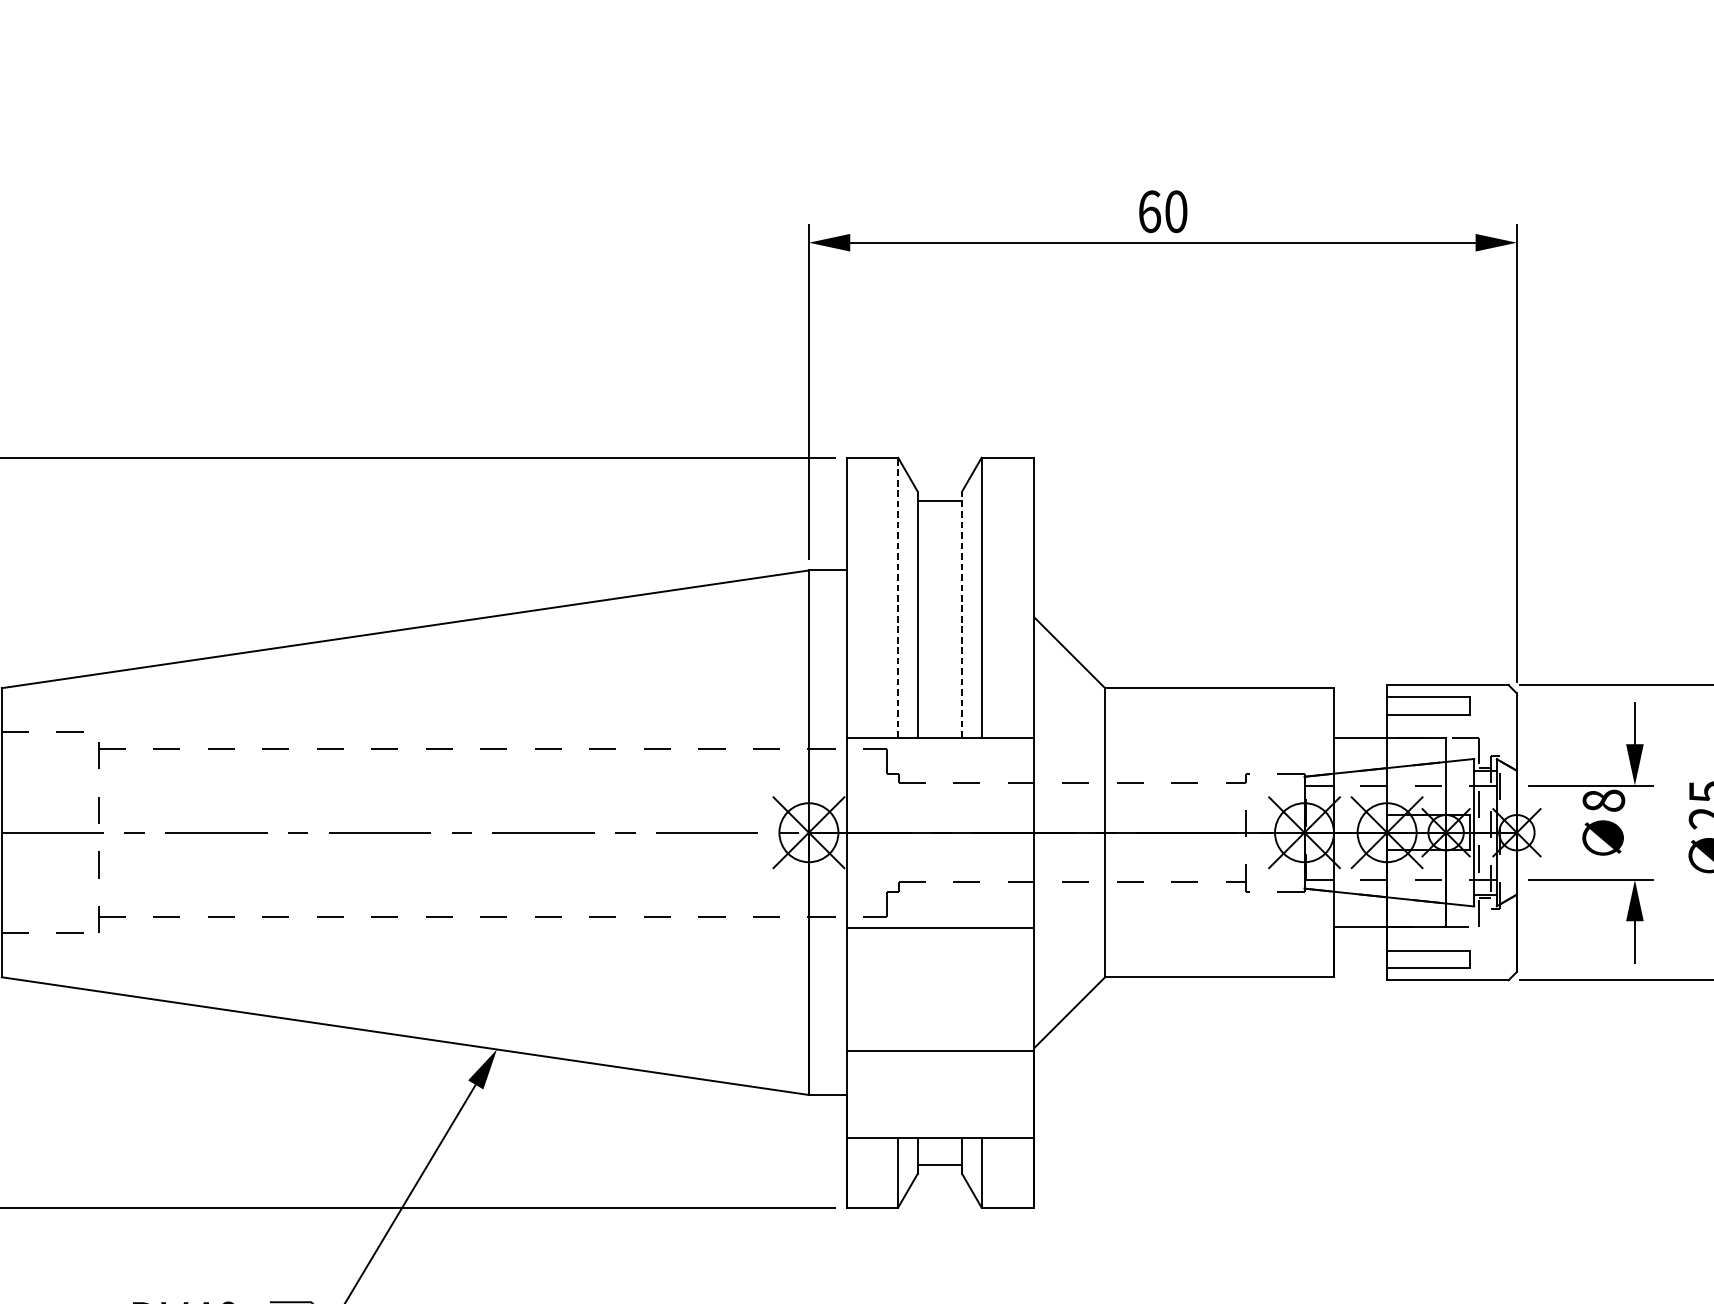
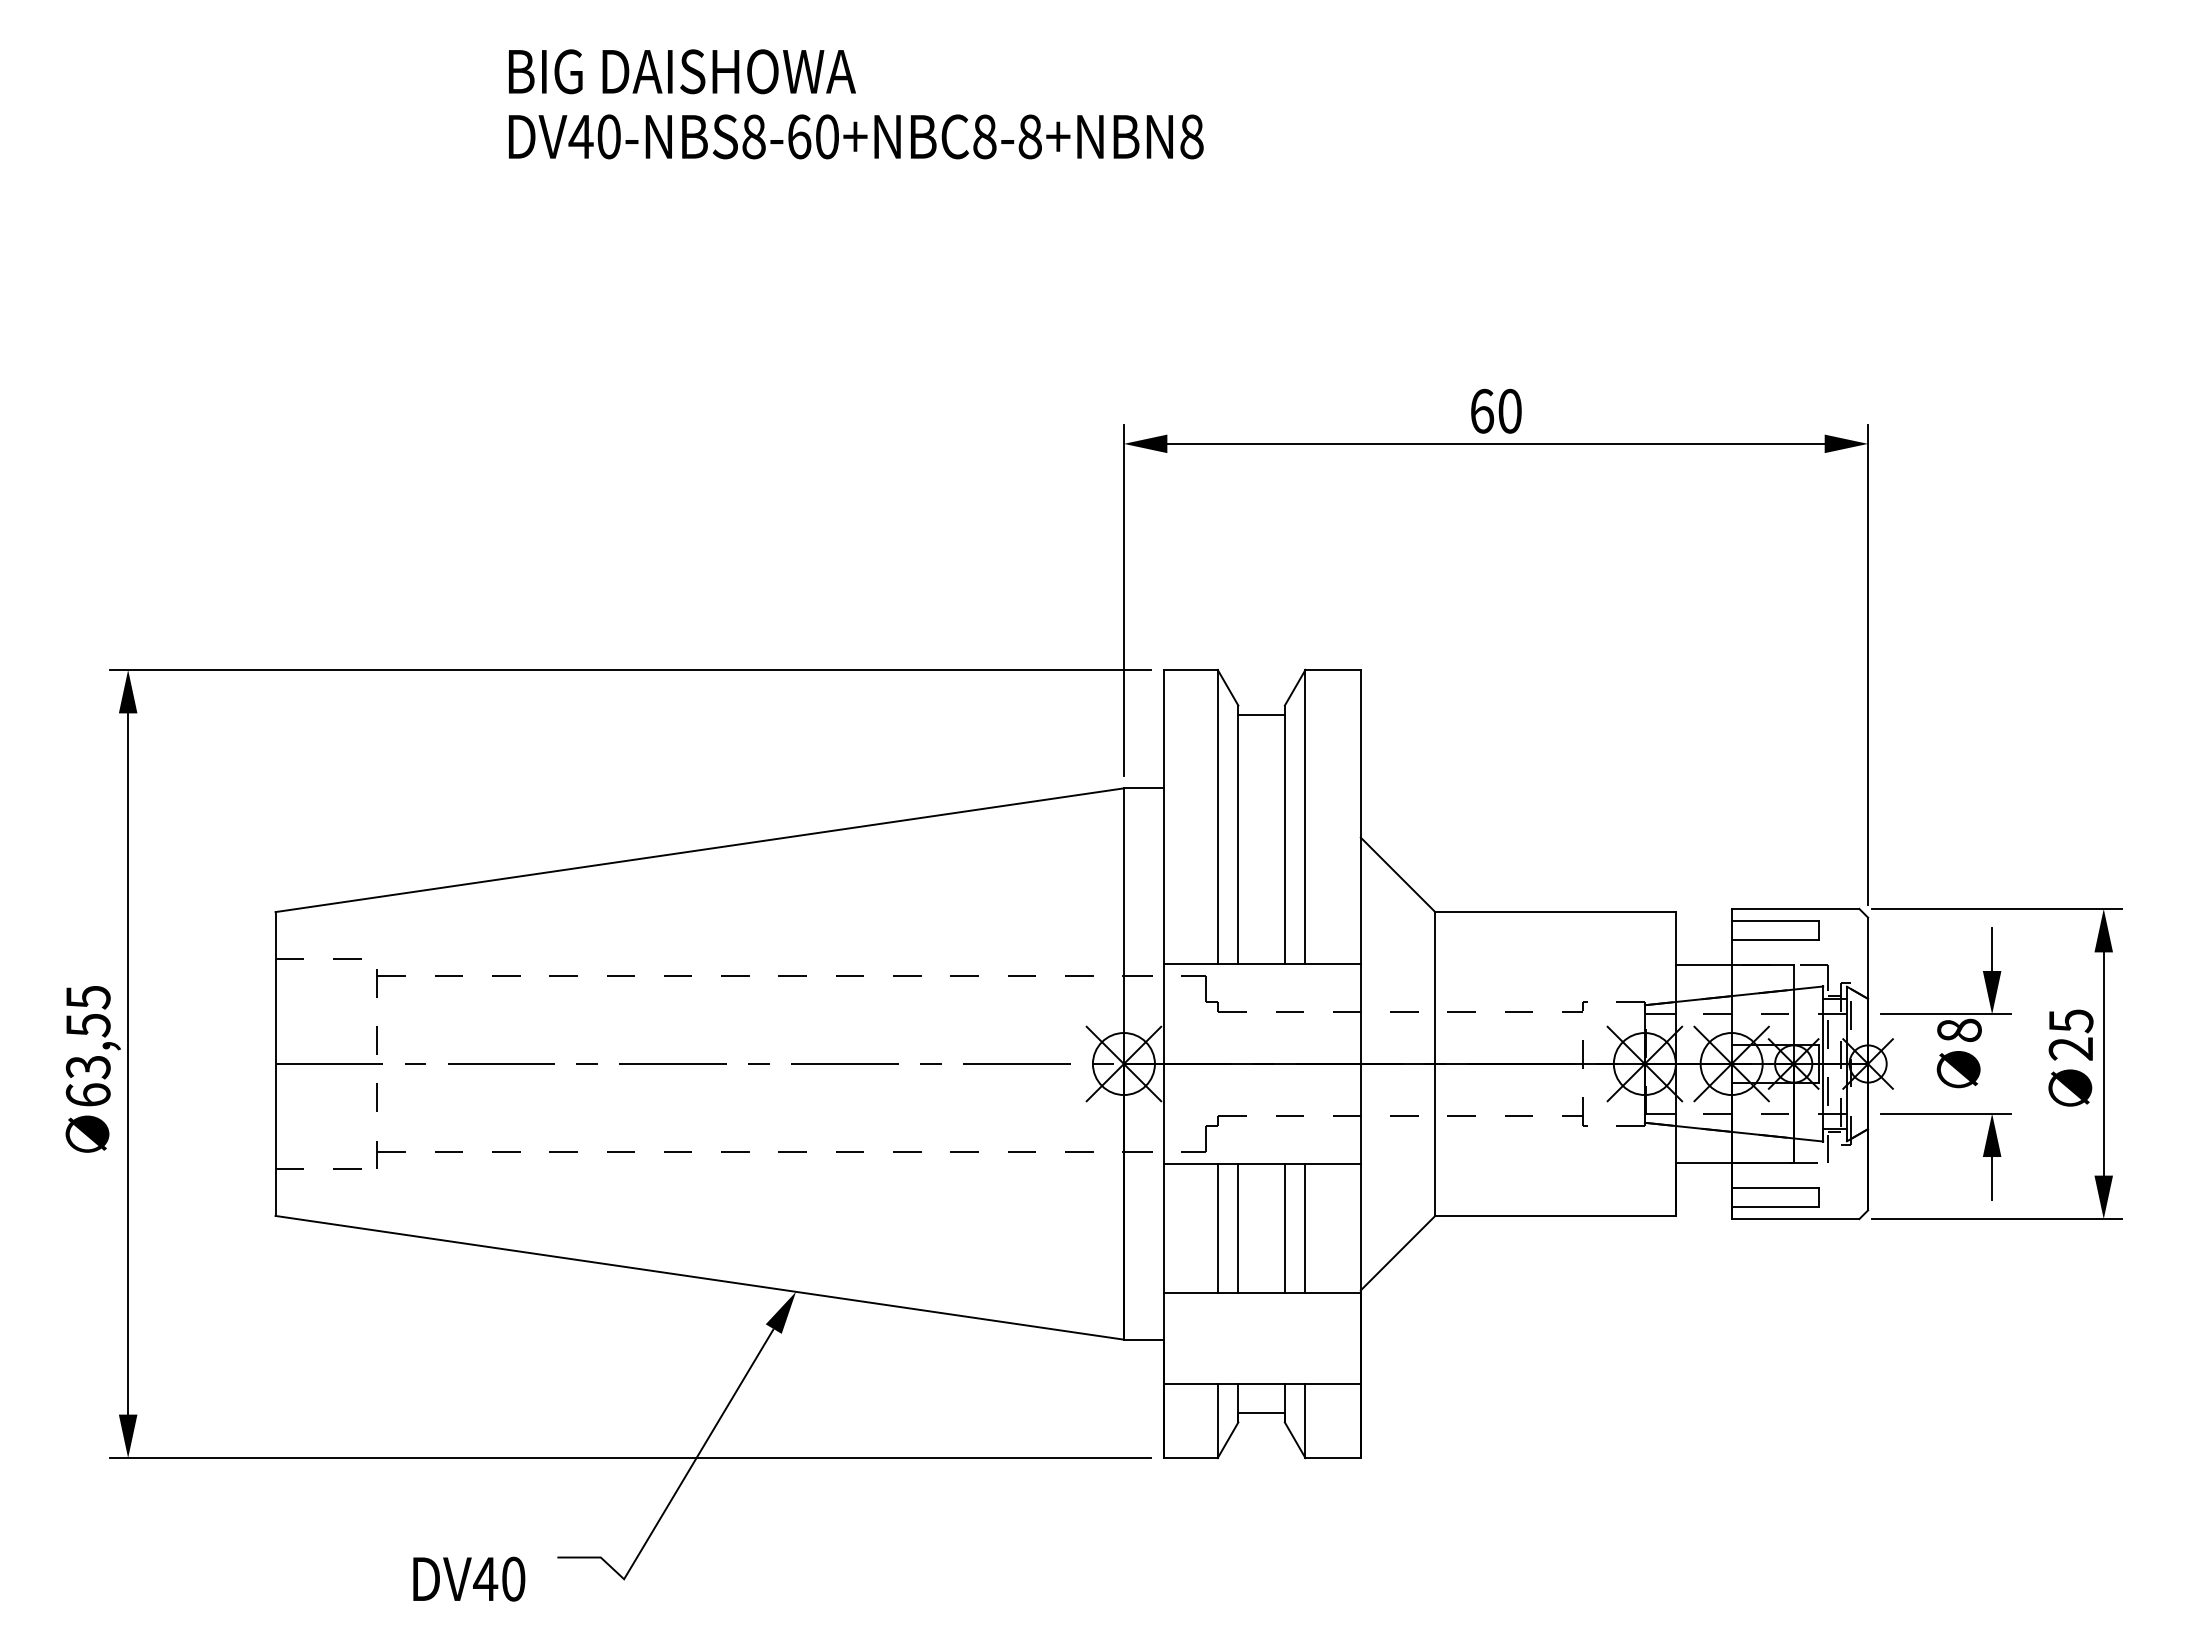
line: (897, 597) -> (1217, 816), dashed -> solid
line: (961, 614) -> (1284, 834), dashed -> solid
line: (897, 989) -> (1217, 1228), added
line: (917, 989) -> (1238, 1228), added
line: (961, 989) -> (1284, 1228), added
line: (981, 989) -> (1305, 1228), added

